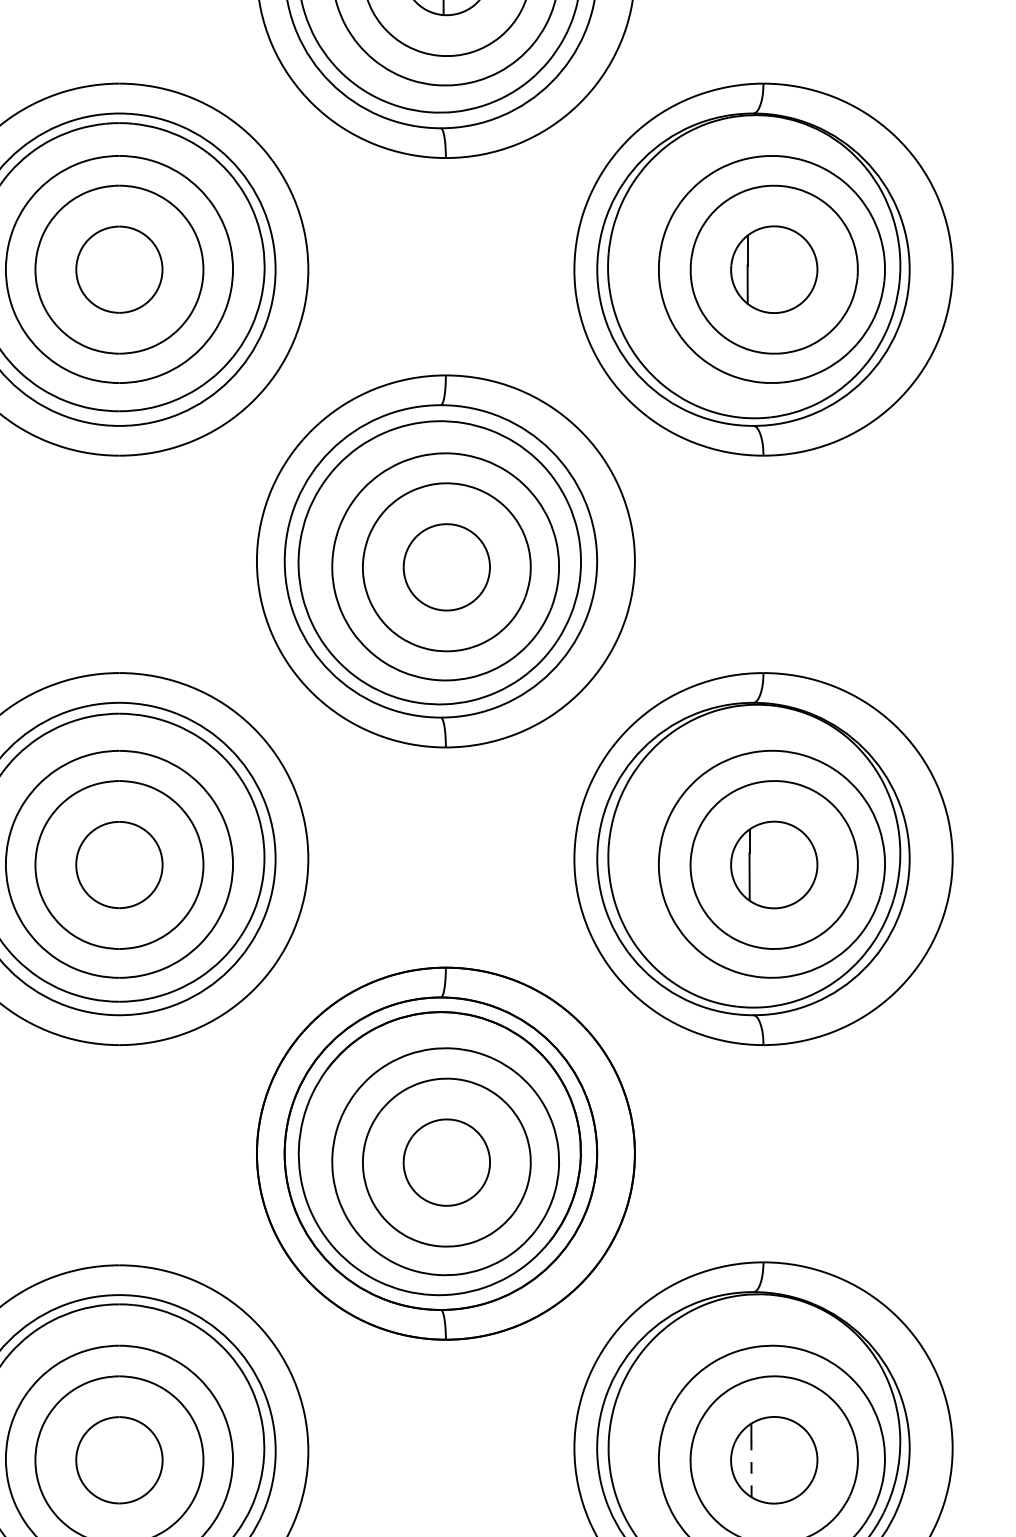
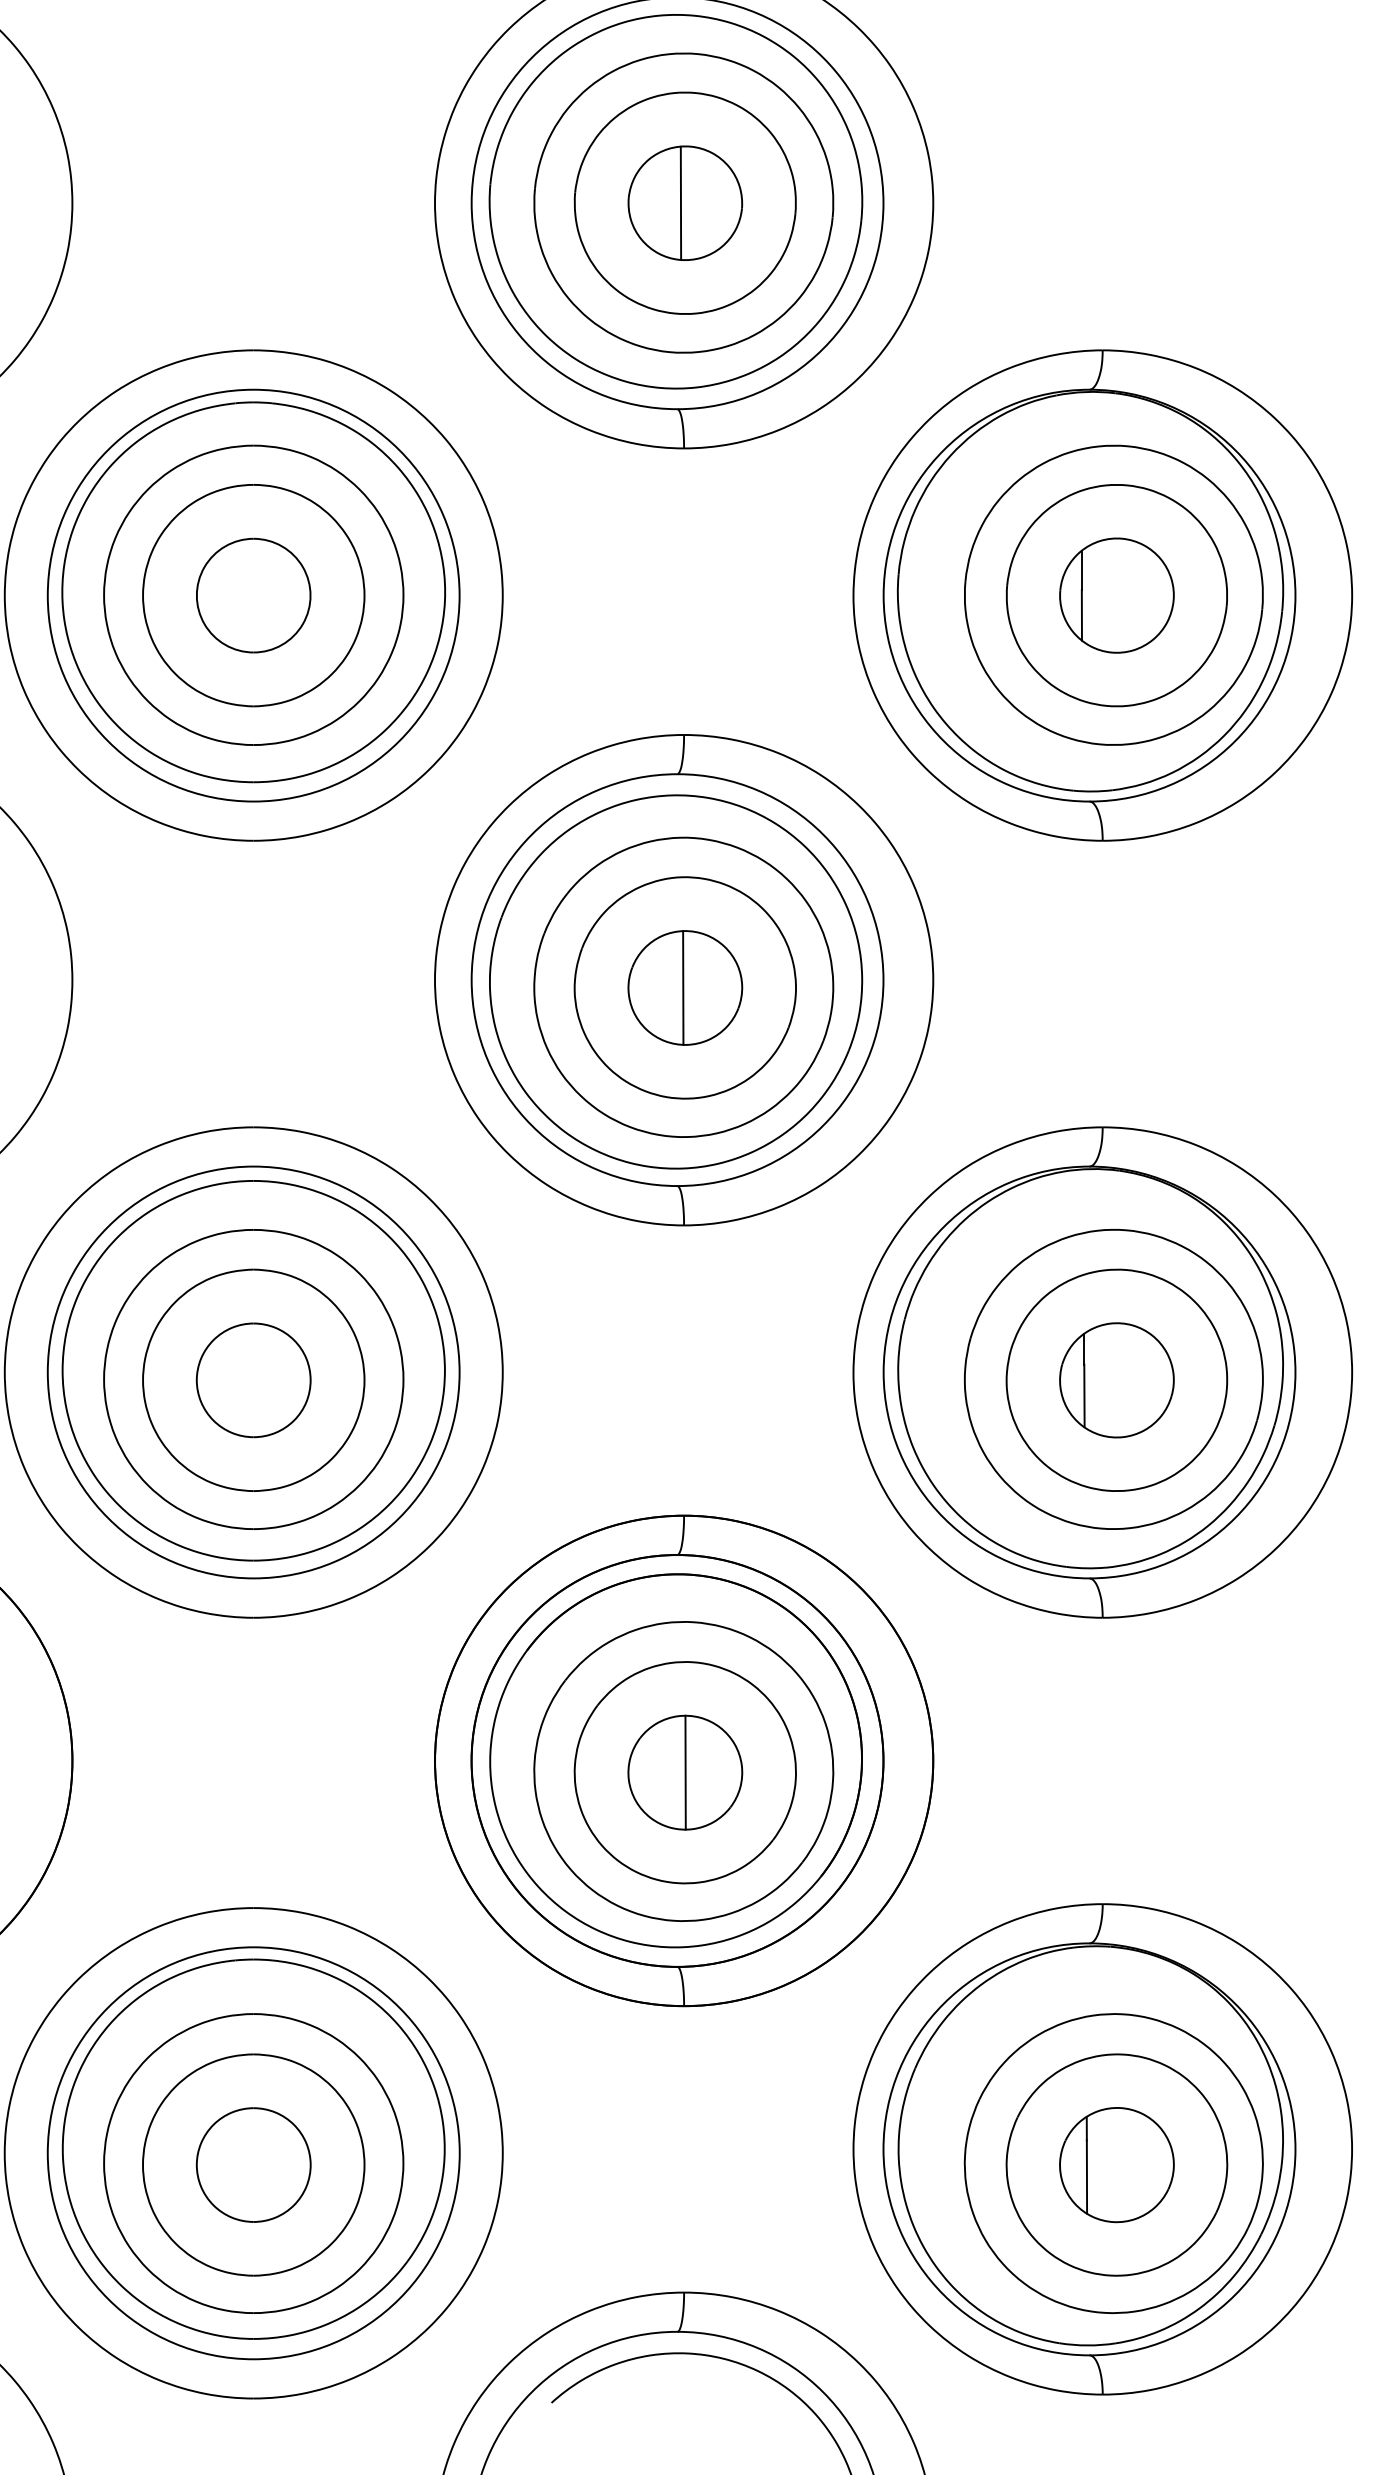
line: (445, 566) -> (683, 987), added
line: (446, 1162) -> (685, 1772), added
line: (751, 1469) -> (1086, 2177), dashed -> solid

